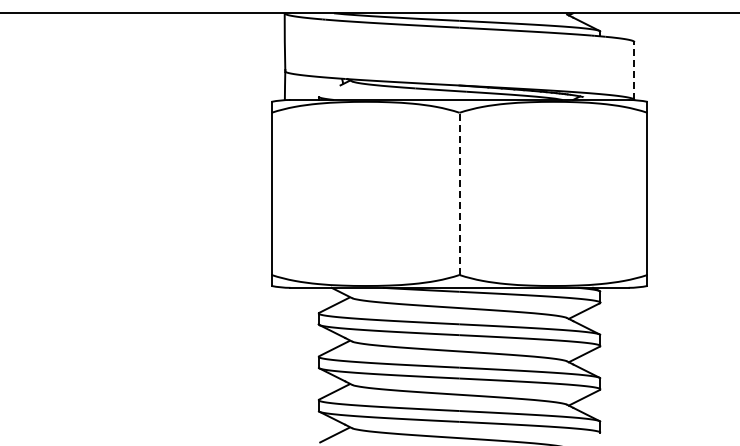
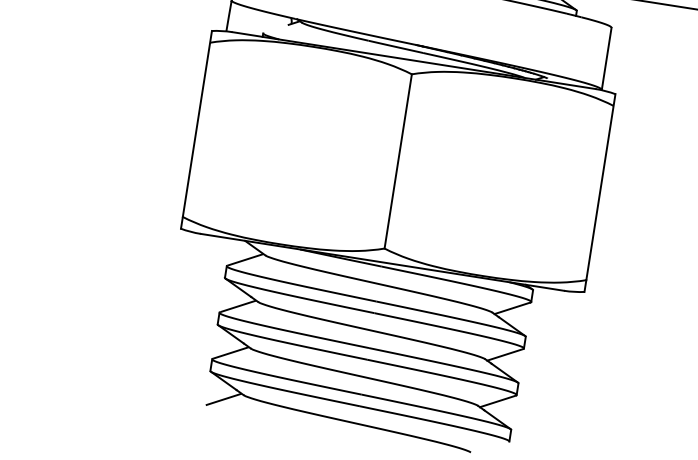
line: (634, 71) -> (606, 59), dashed -> solid
line: (459, 193) -> (398, 161), dashed -> solid

